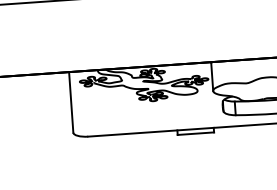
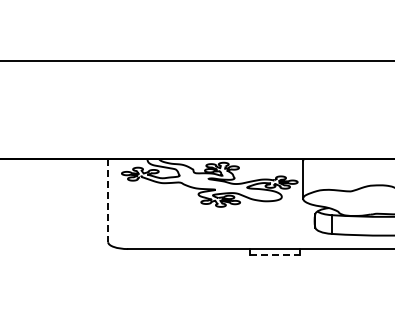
line: (71, 102) -> (108, 200), solid -> dashed
line: (195, 133) -> (275, 255), solid -> dashed

